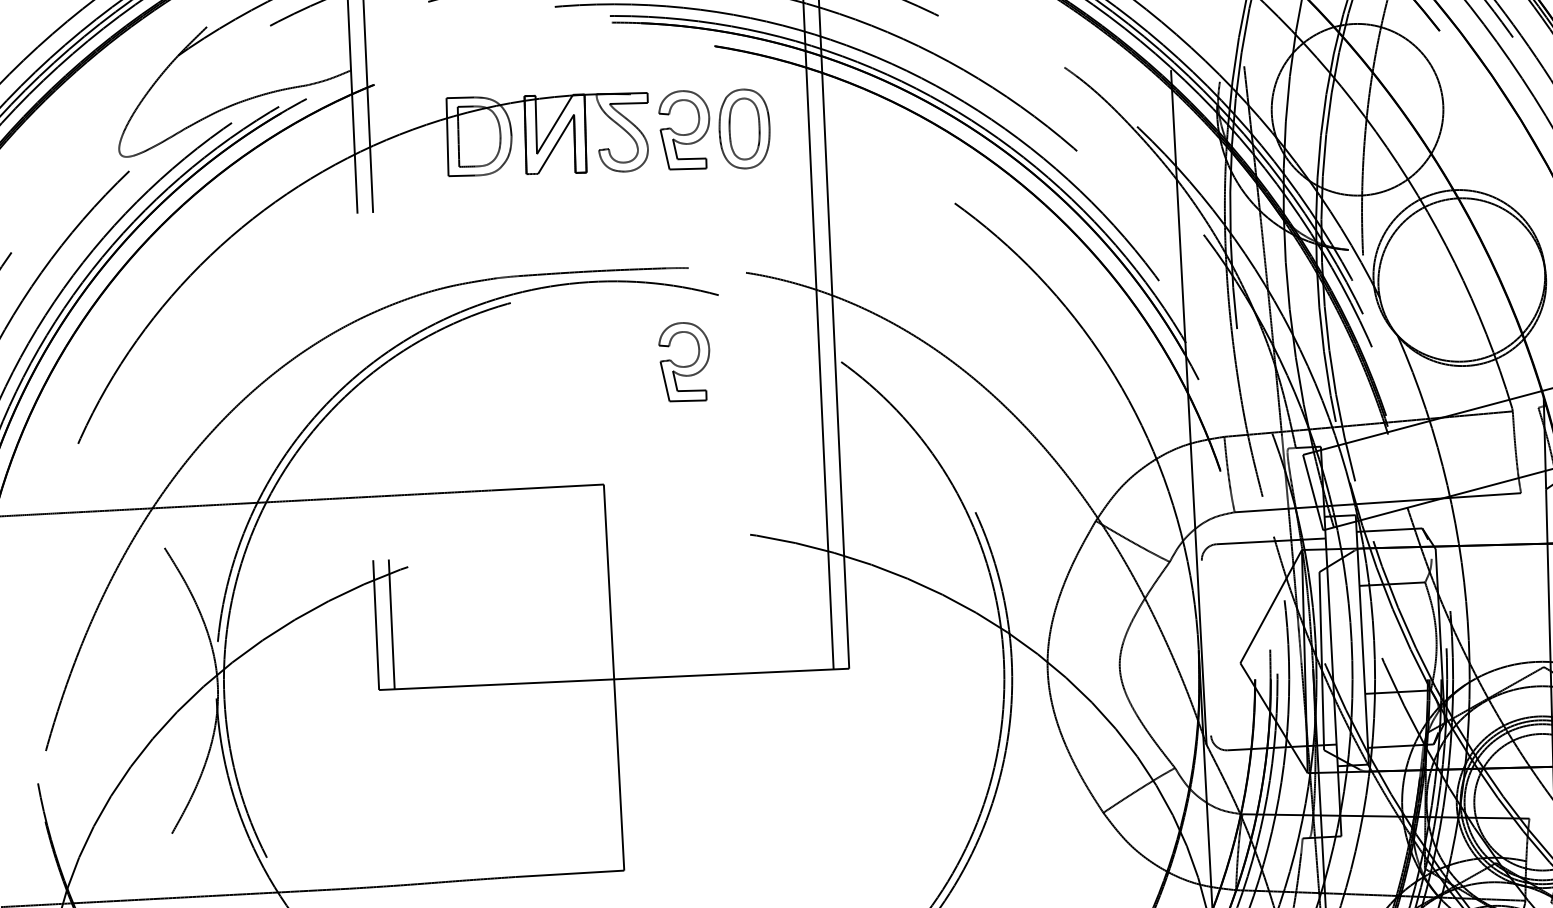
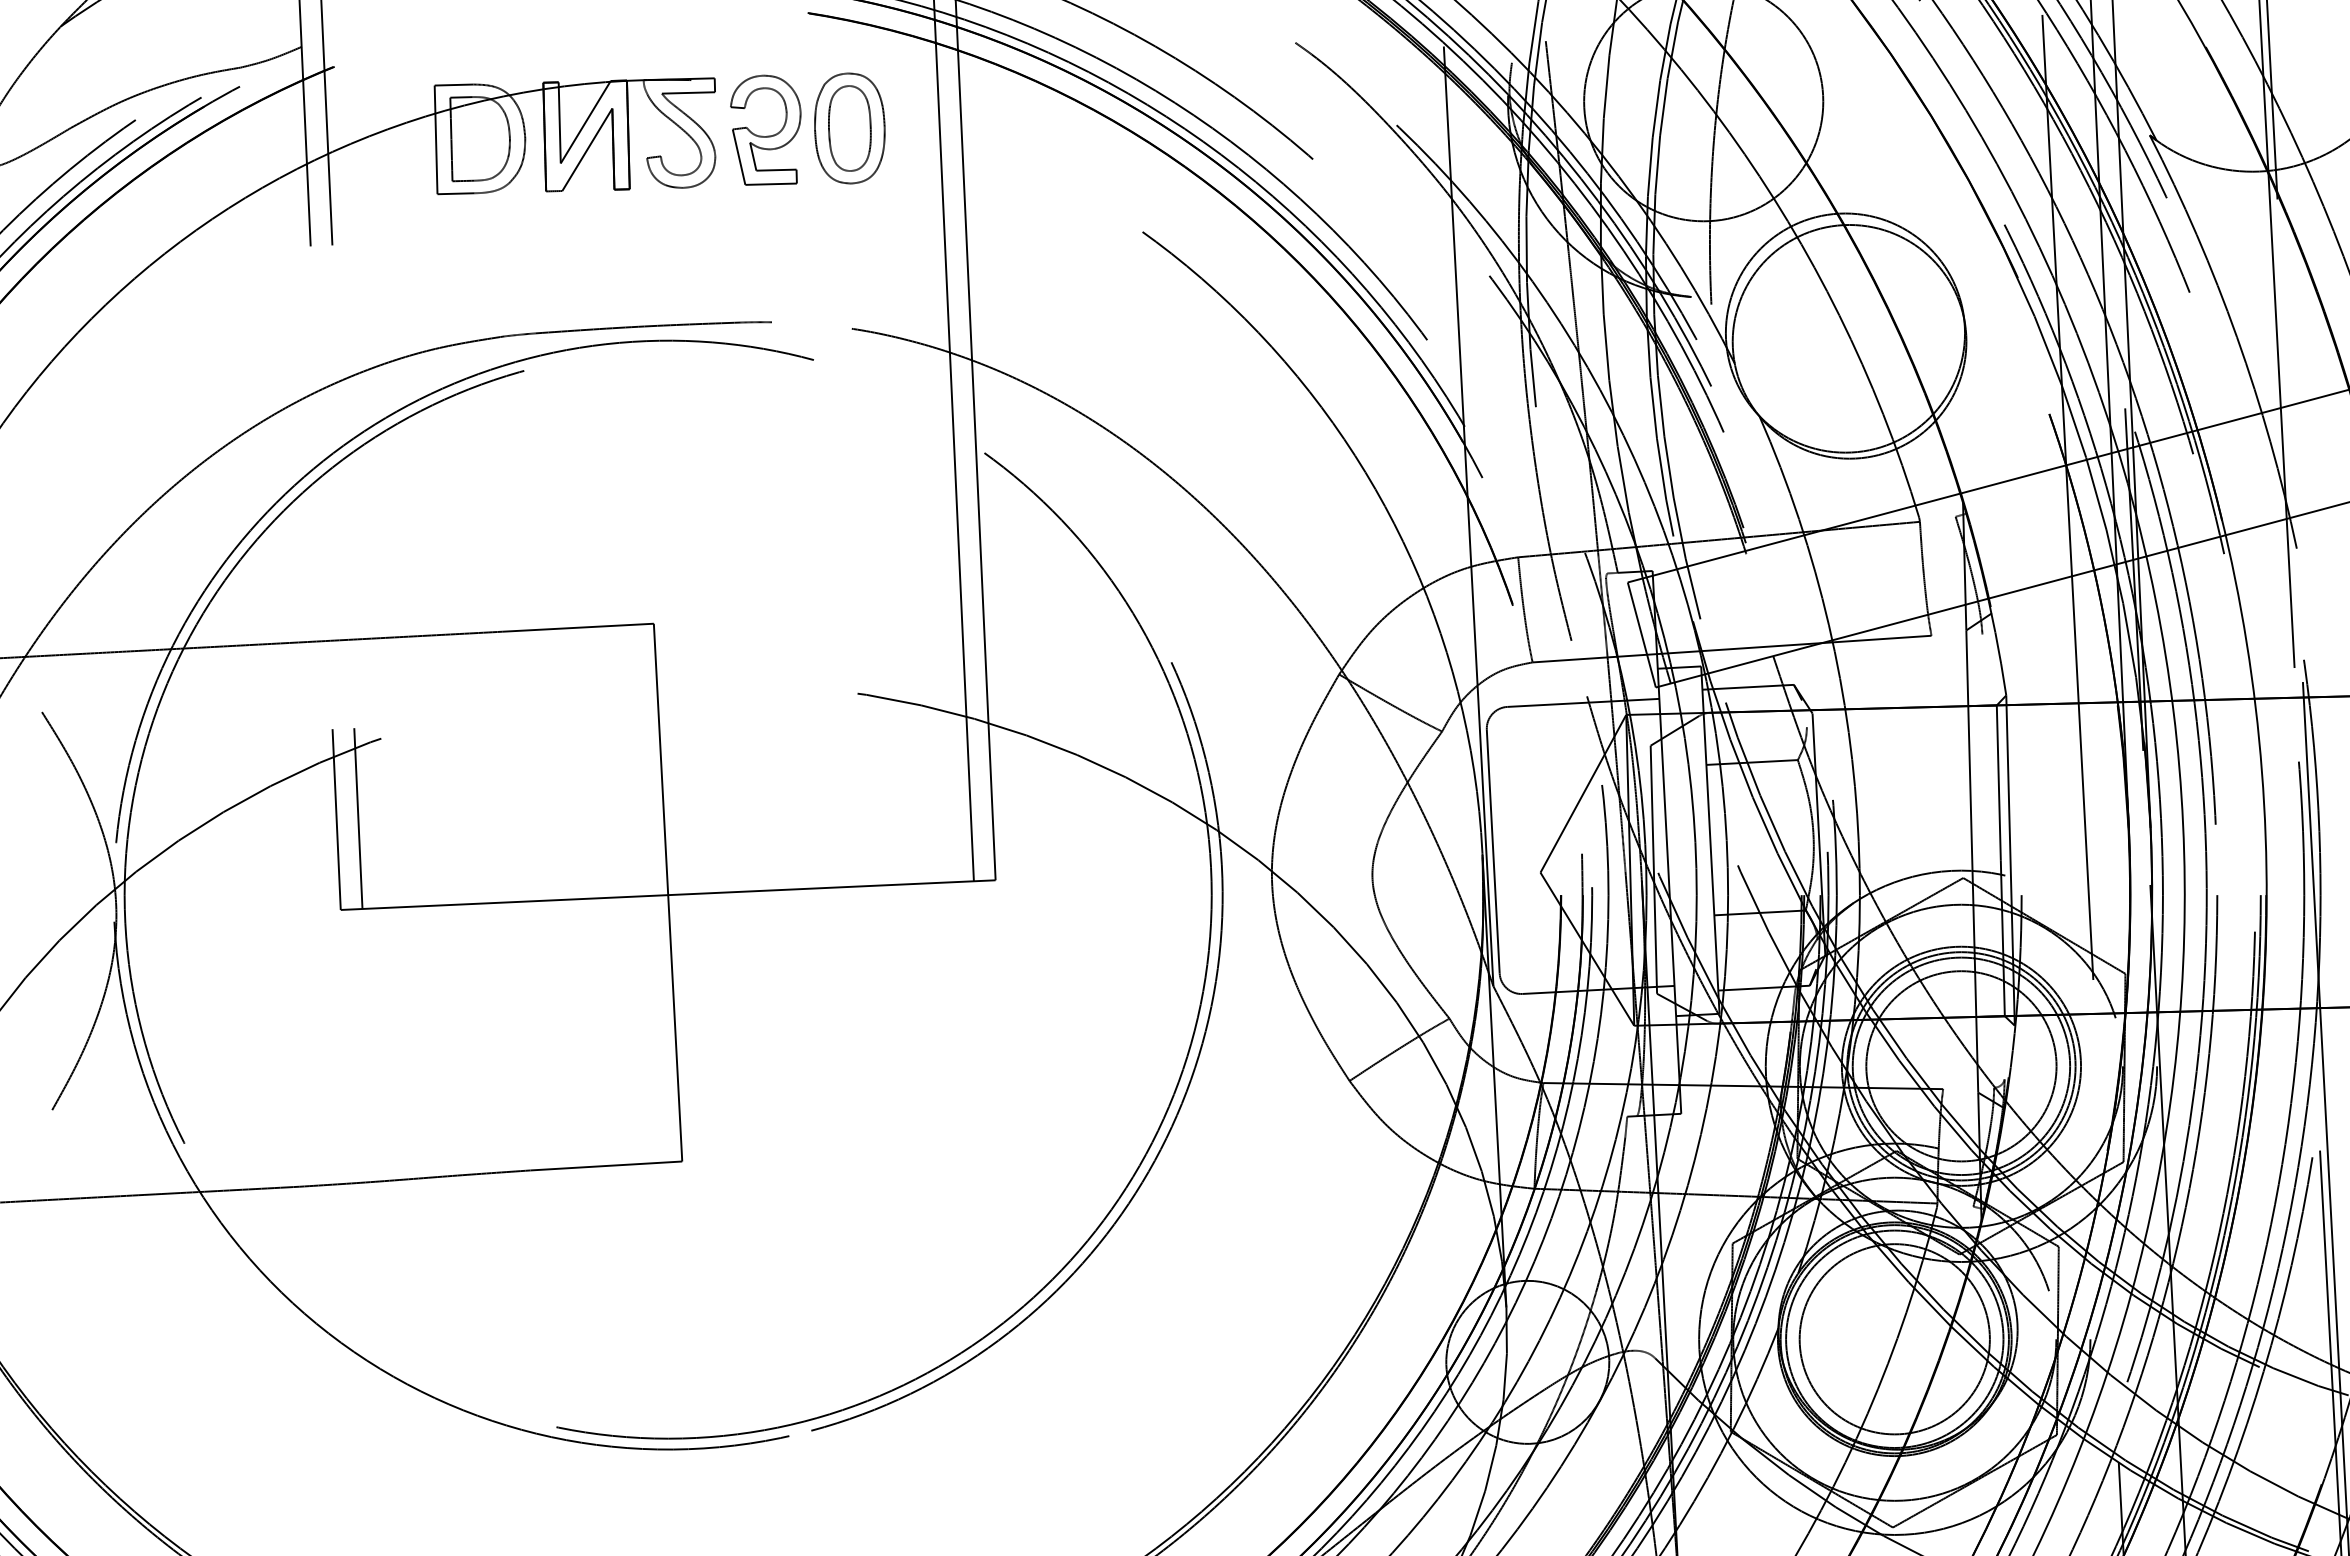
part: (685, 365) -> (767, 458), removed
line: (1205, 648) -> (1492, 851), added

